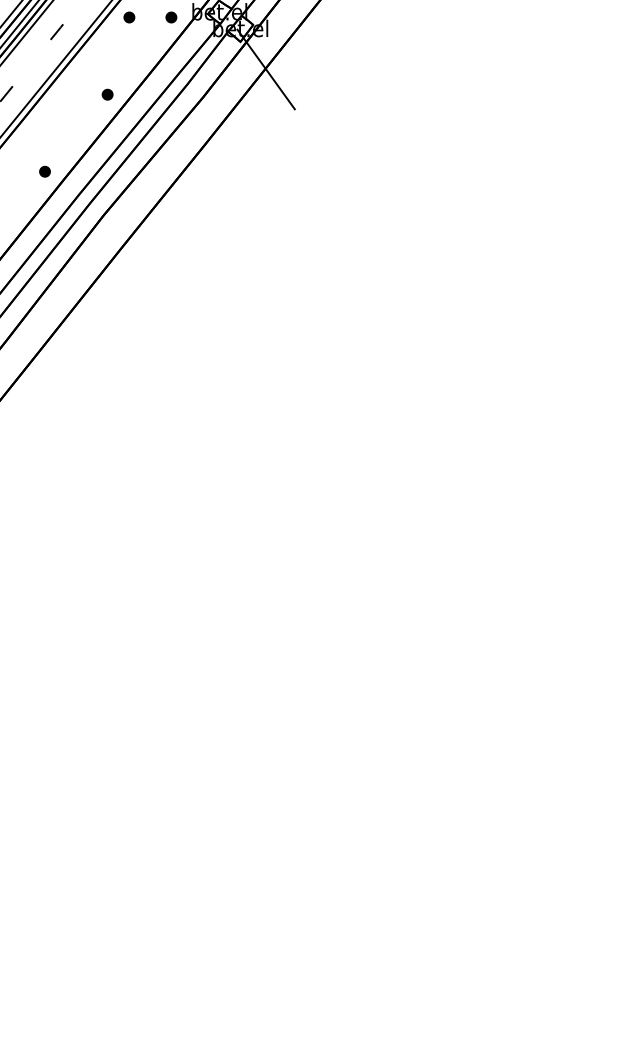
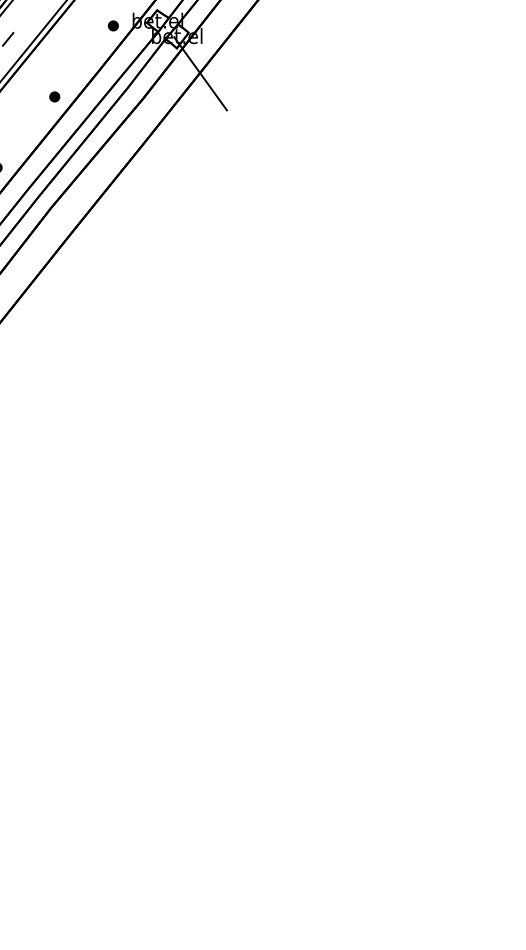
part: (129, 17) -> (74, 25), removed

